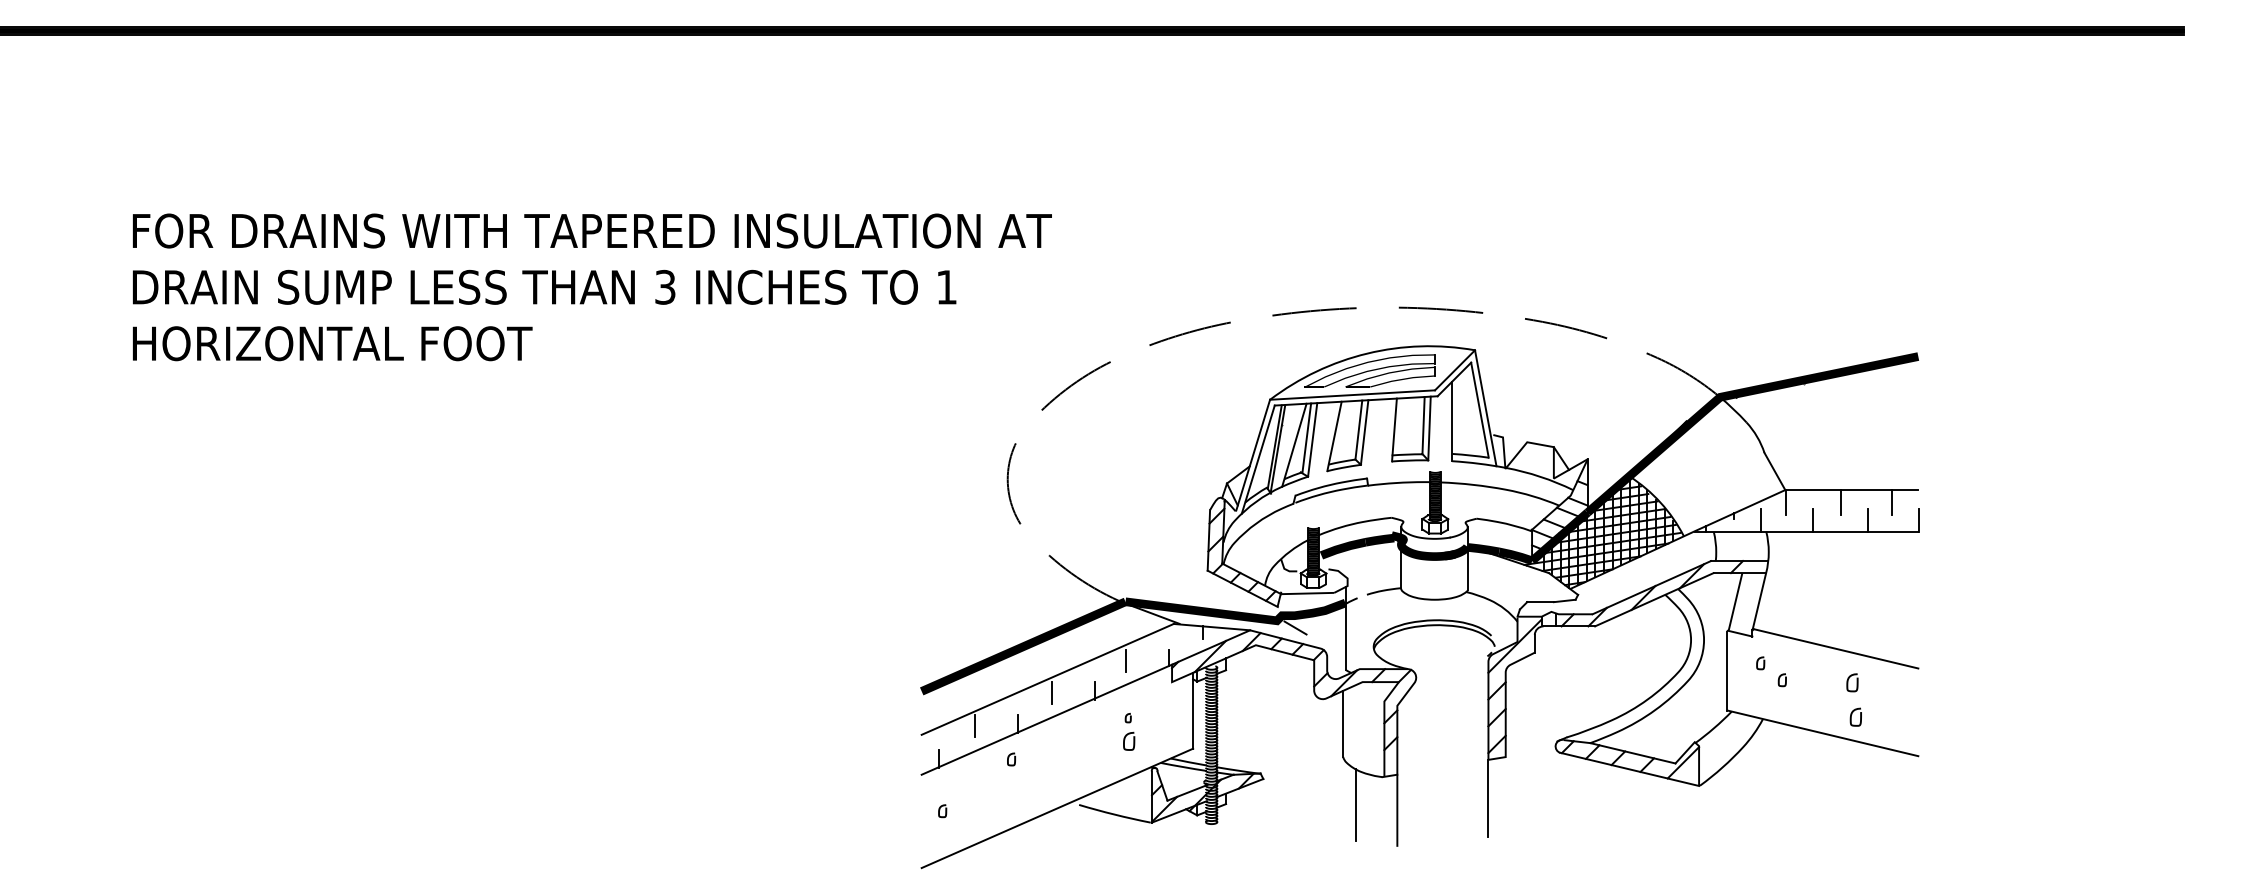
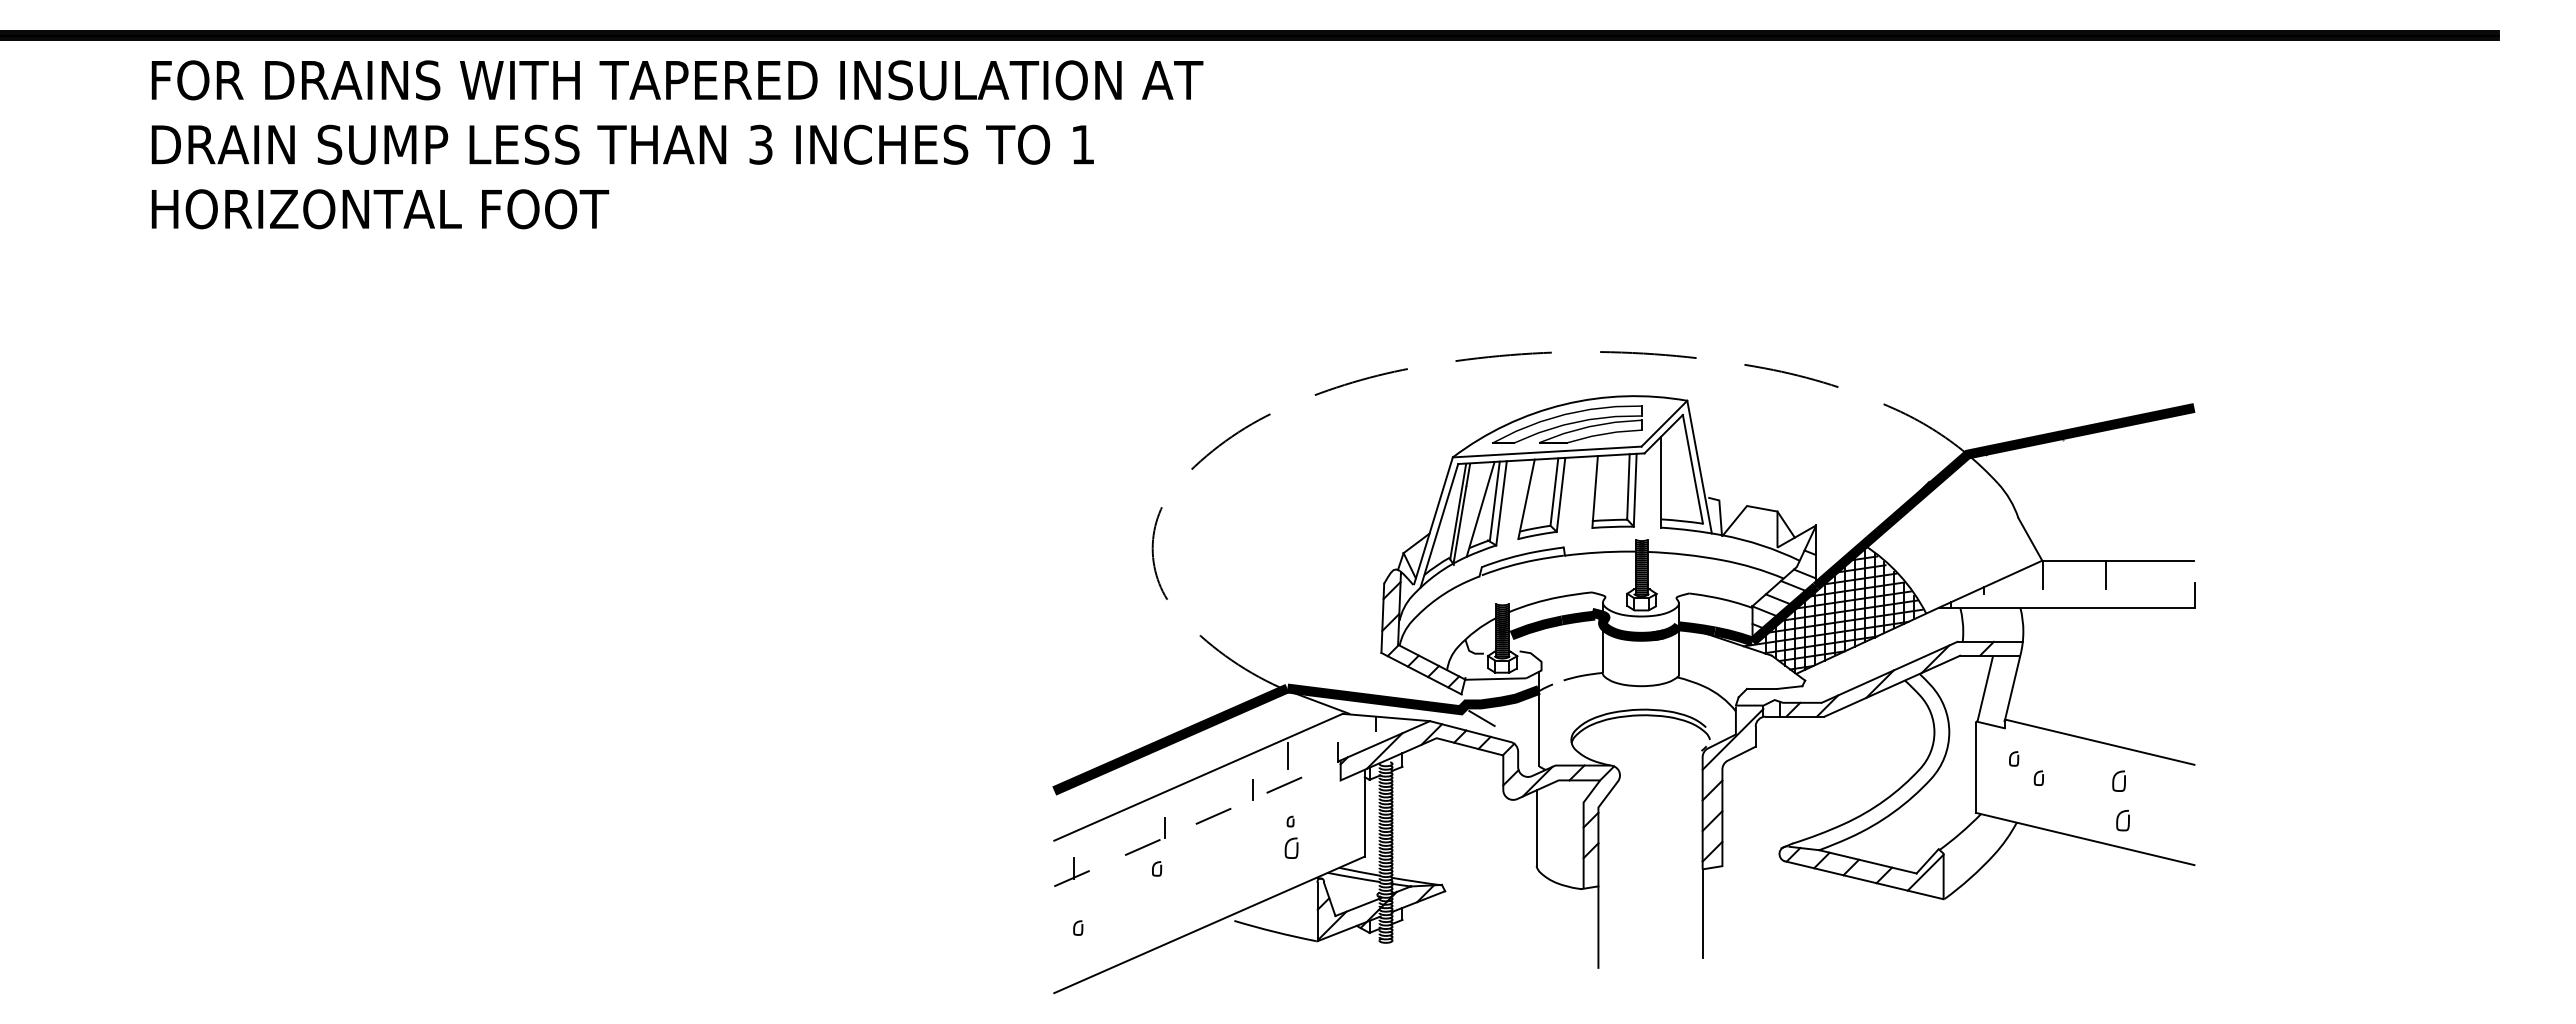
text: (592, 287) -> (677, 144), moved
line: (1892, 502) -> (2164, 574), removed
line: (1761, 520) -> (2014, 595), removed
line: (1812, 520) -> (2073, 595), removed
line: (1867, 520) -> (2136, 595), removed
line: (1052, 692) -> (1203, 792), removed
line: (1046, 719) -> (1197, 823), solid -> dashed
line: (975, 725) -> (1115, 830), removed
line: (1355, 805) -> (1550, 921), removed

